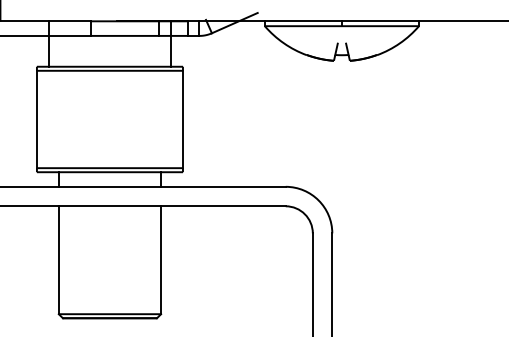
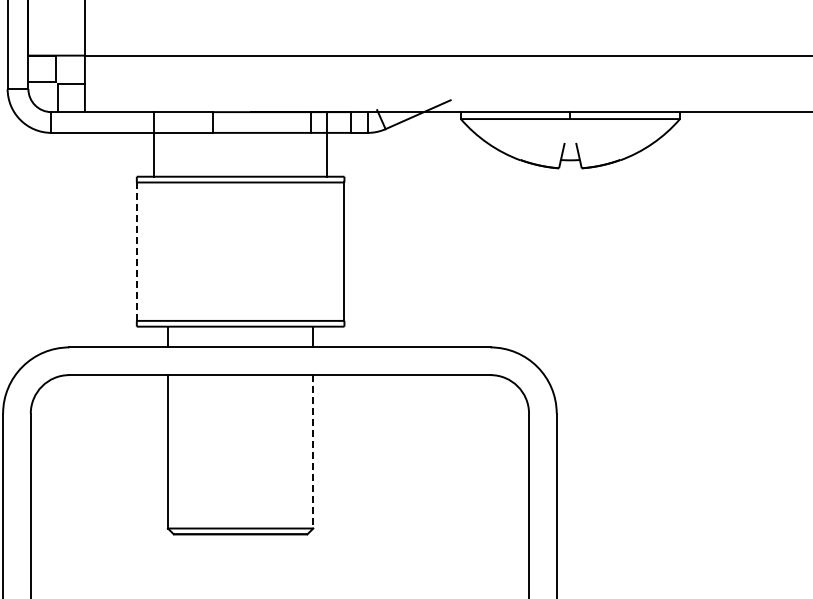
line: (36, 120) -> (136, 252), solid -> dashed
line: (161, 260) -> (313, 451), solid -> dashed

